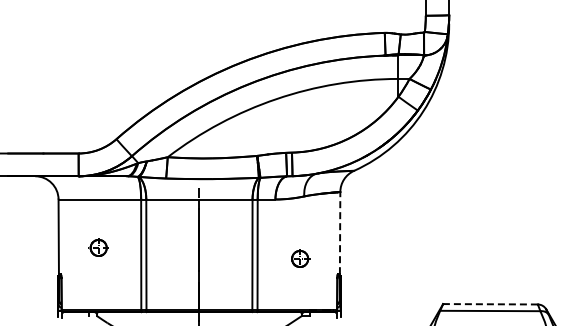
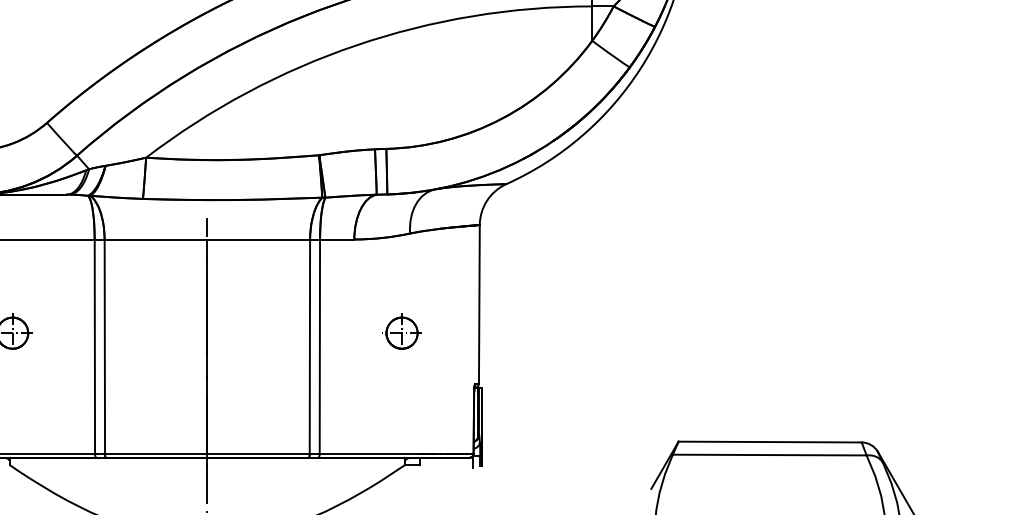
line: (340, 232) -> (480, 303), dashed -> solid
part: (300, 258) -> (402, 332), moved
line: (490, 304) -> (770, 442), dashed -> solid

